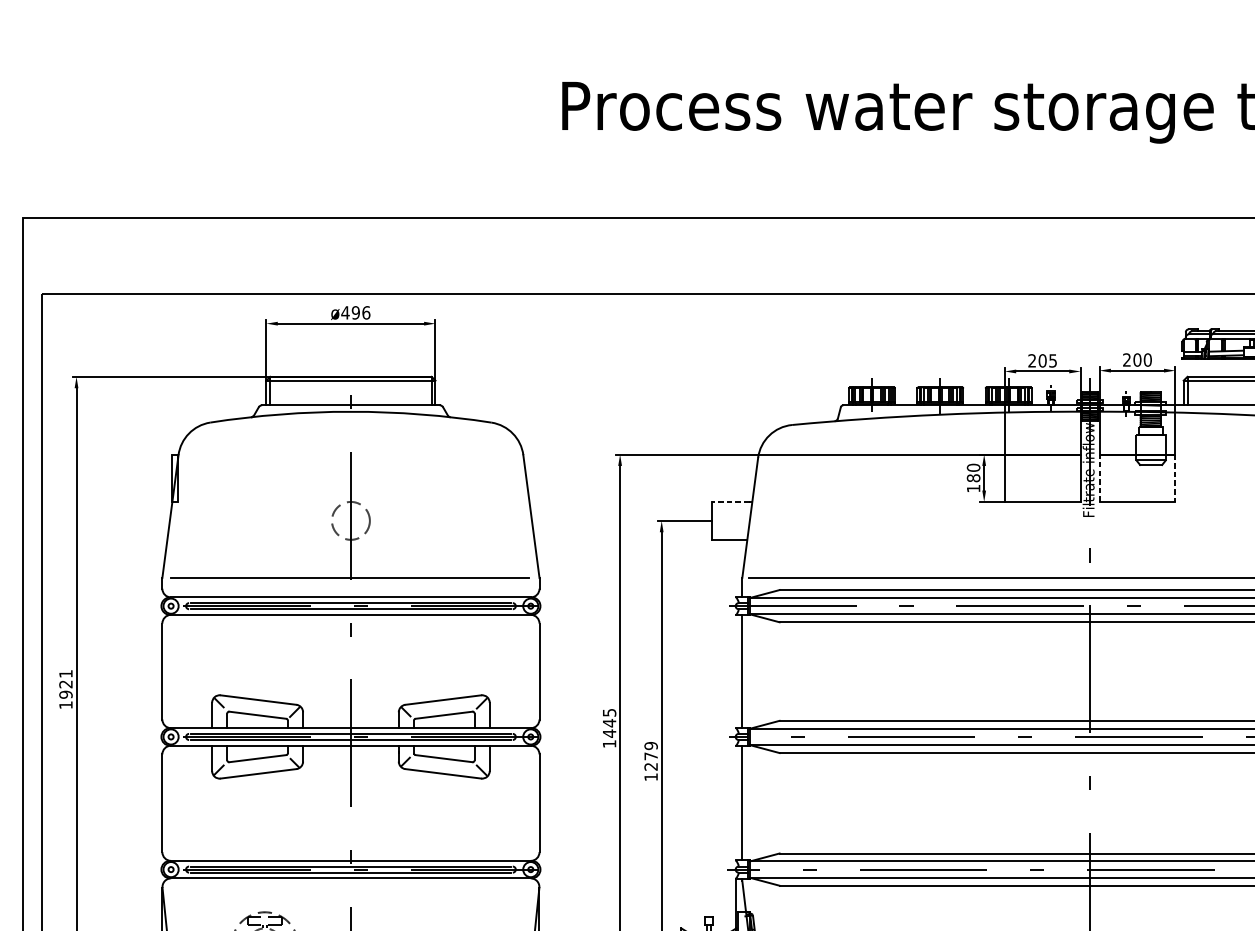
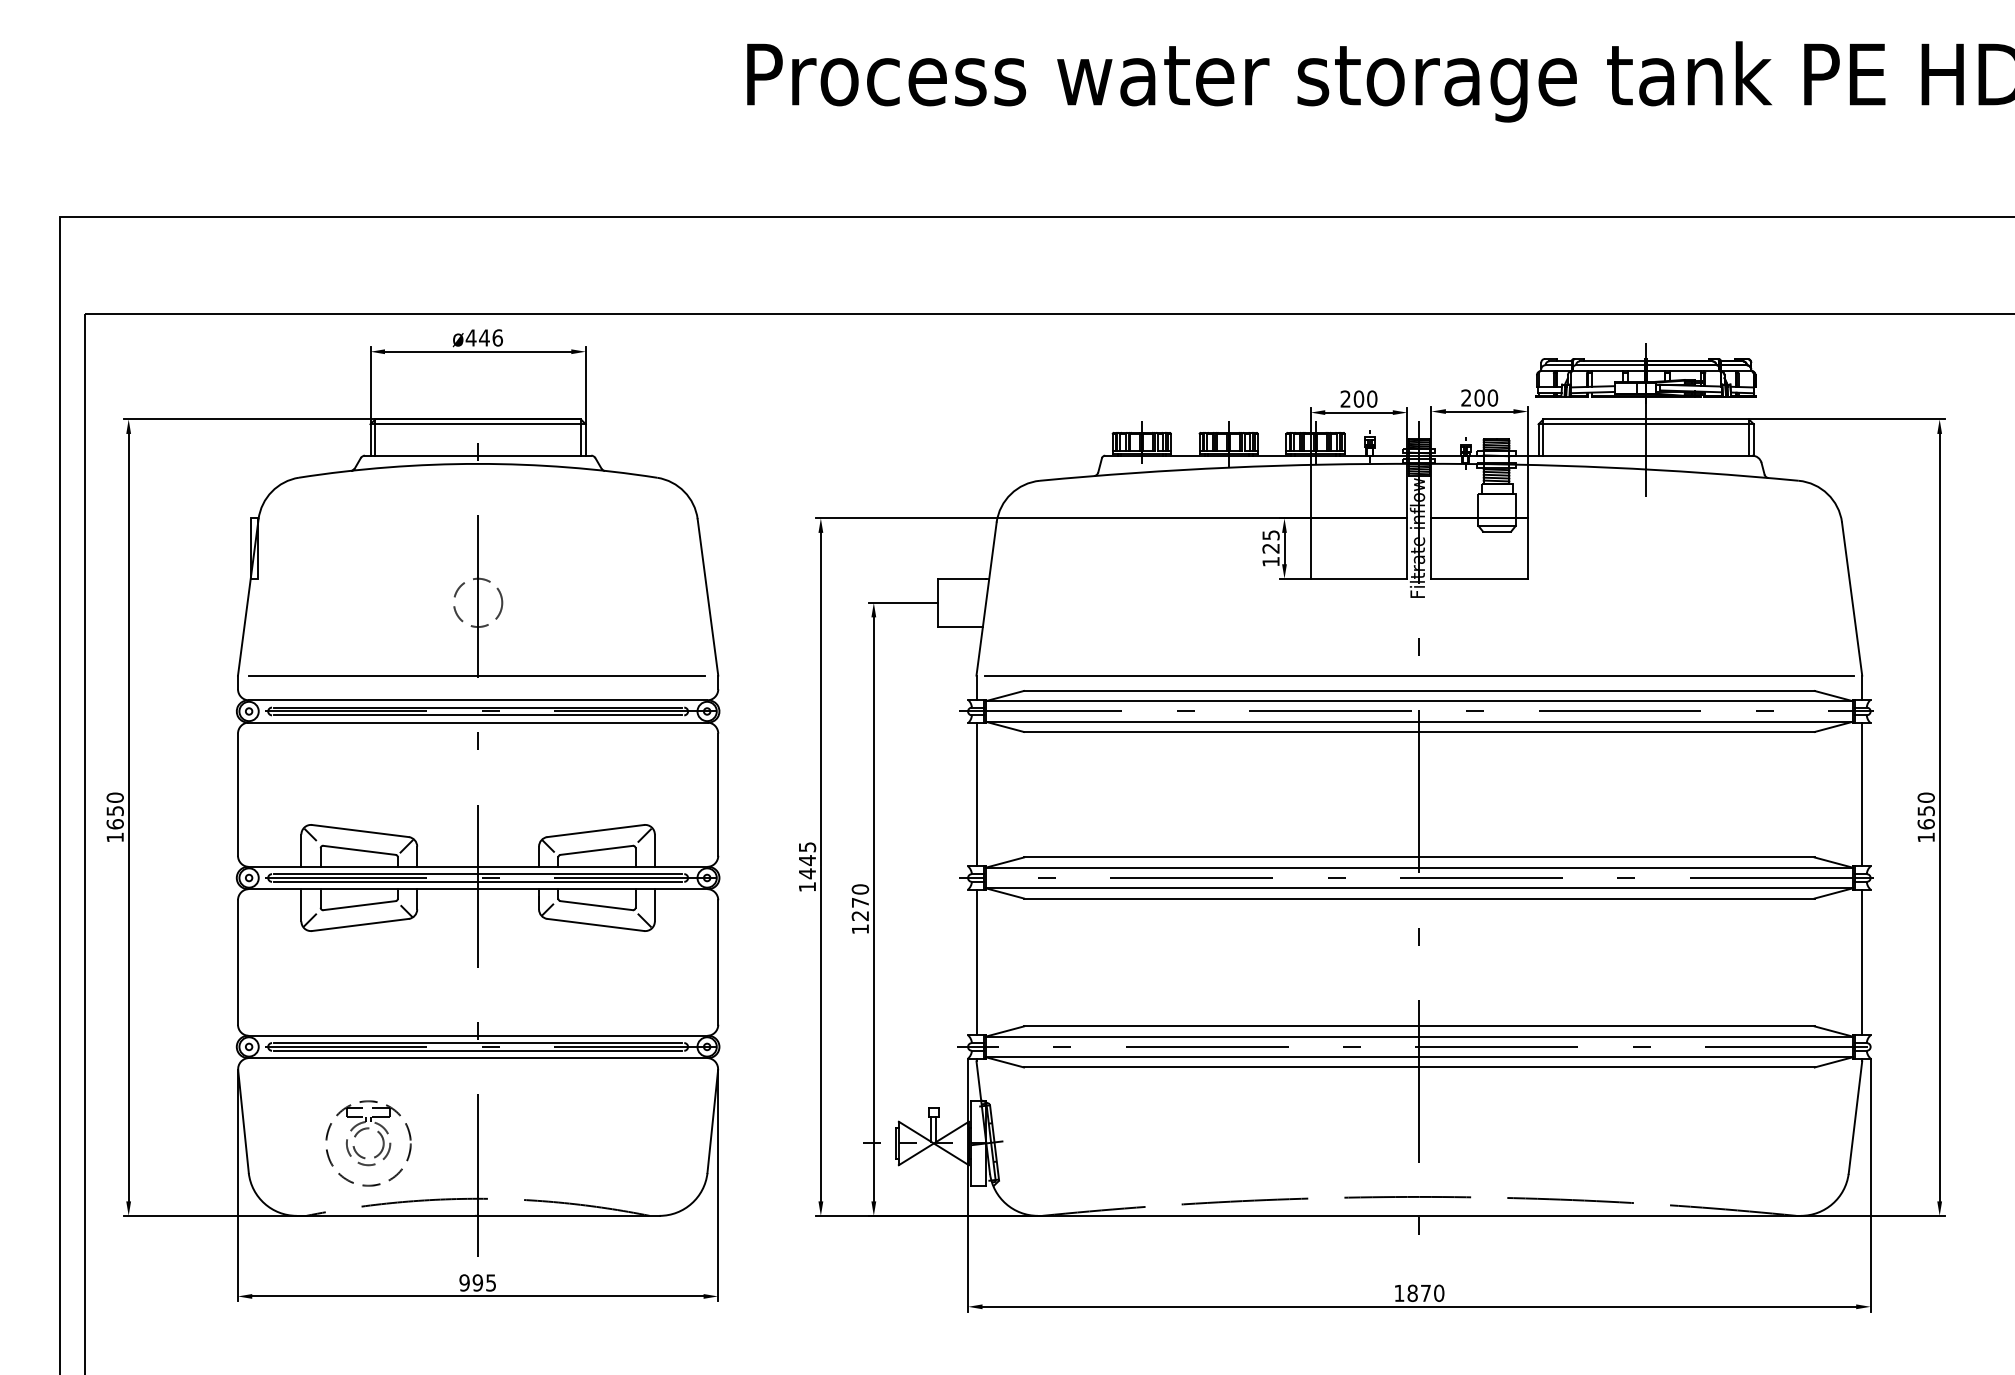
text: (355, 312) -> (484, 337), ø496 -> ø446
text: (1053, 360) -> (1372, 398), 205 -> 200
text: (973, 472) -> (1270, 541), 180 -> 125
line: (1099, 478) -> (1431, 548), dashed -> solid
line: (1175, 478) -> (1527, 549), dashed -> solid
line: (730, 501) -> (961, 578), dashed -> solid
text: (65, 683) -> (114, 810), 1921 -> 1650
text: (651, 745) -> (860, 889), 1279 -> 1270

